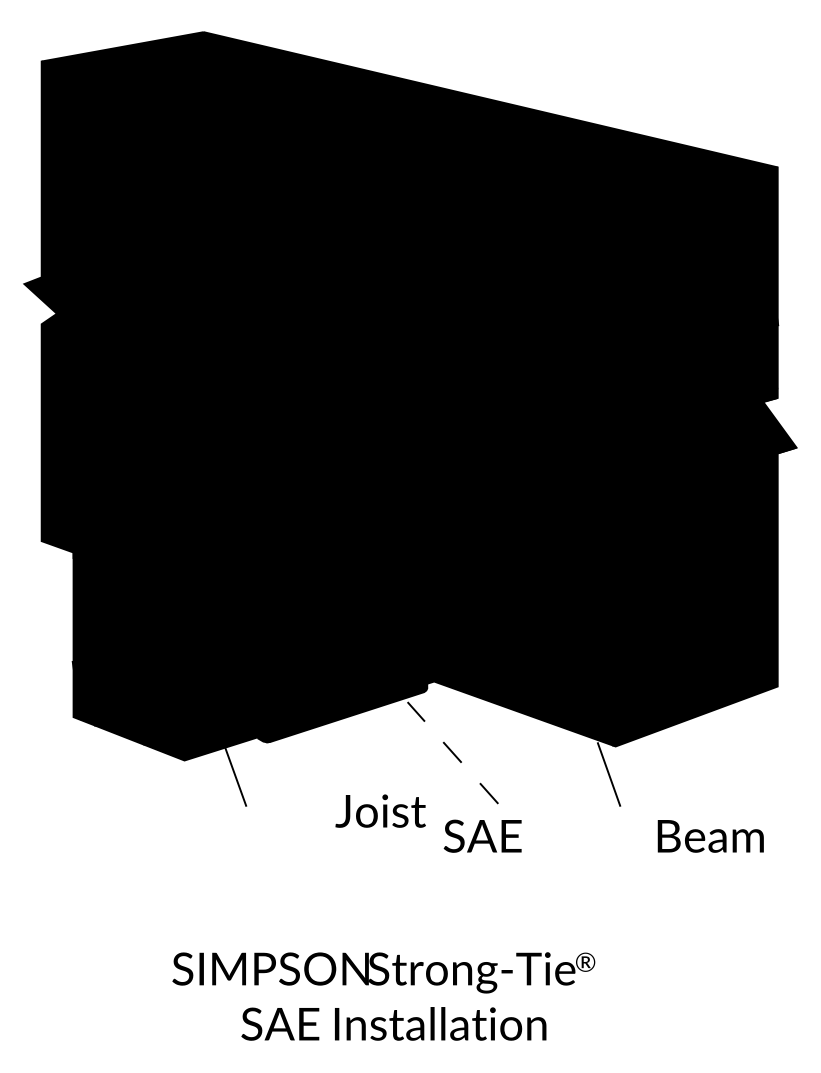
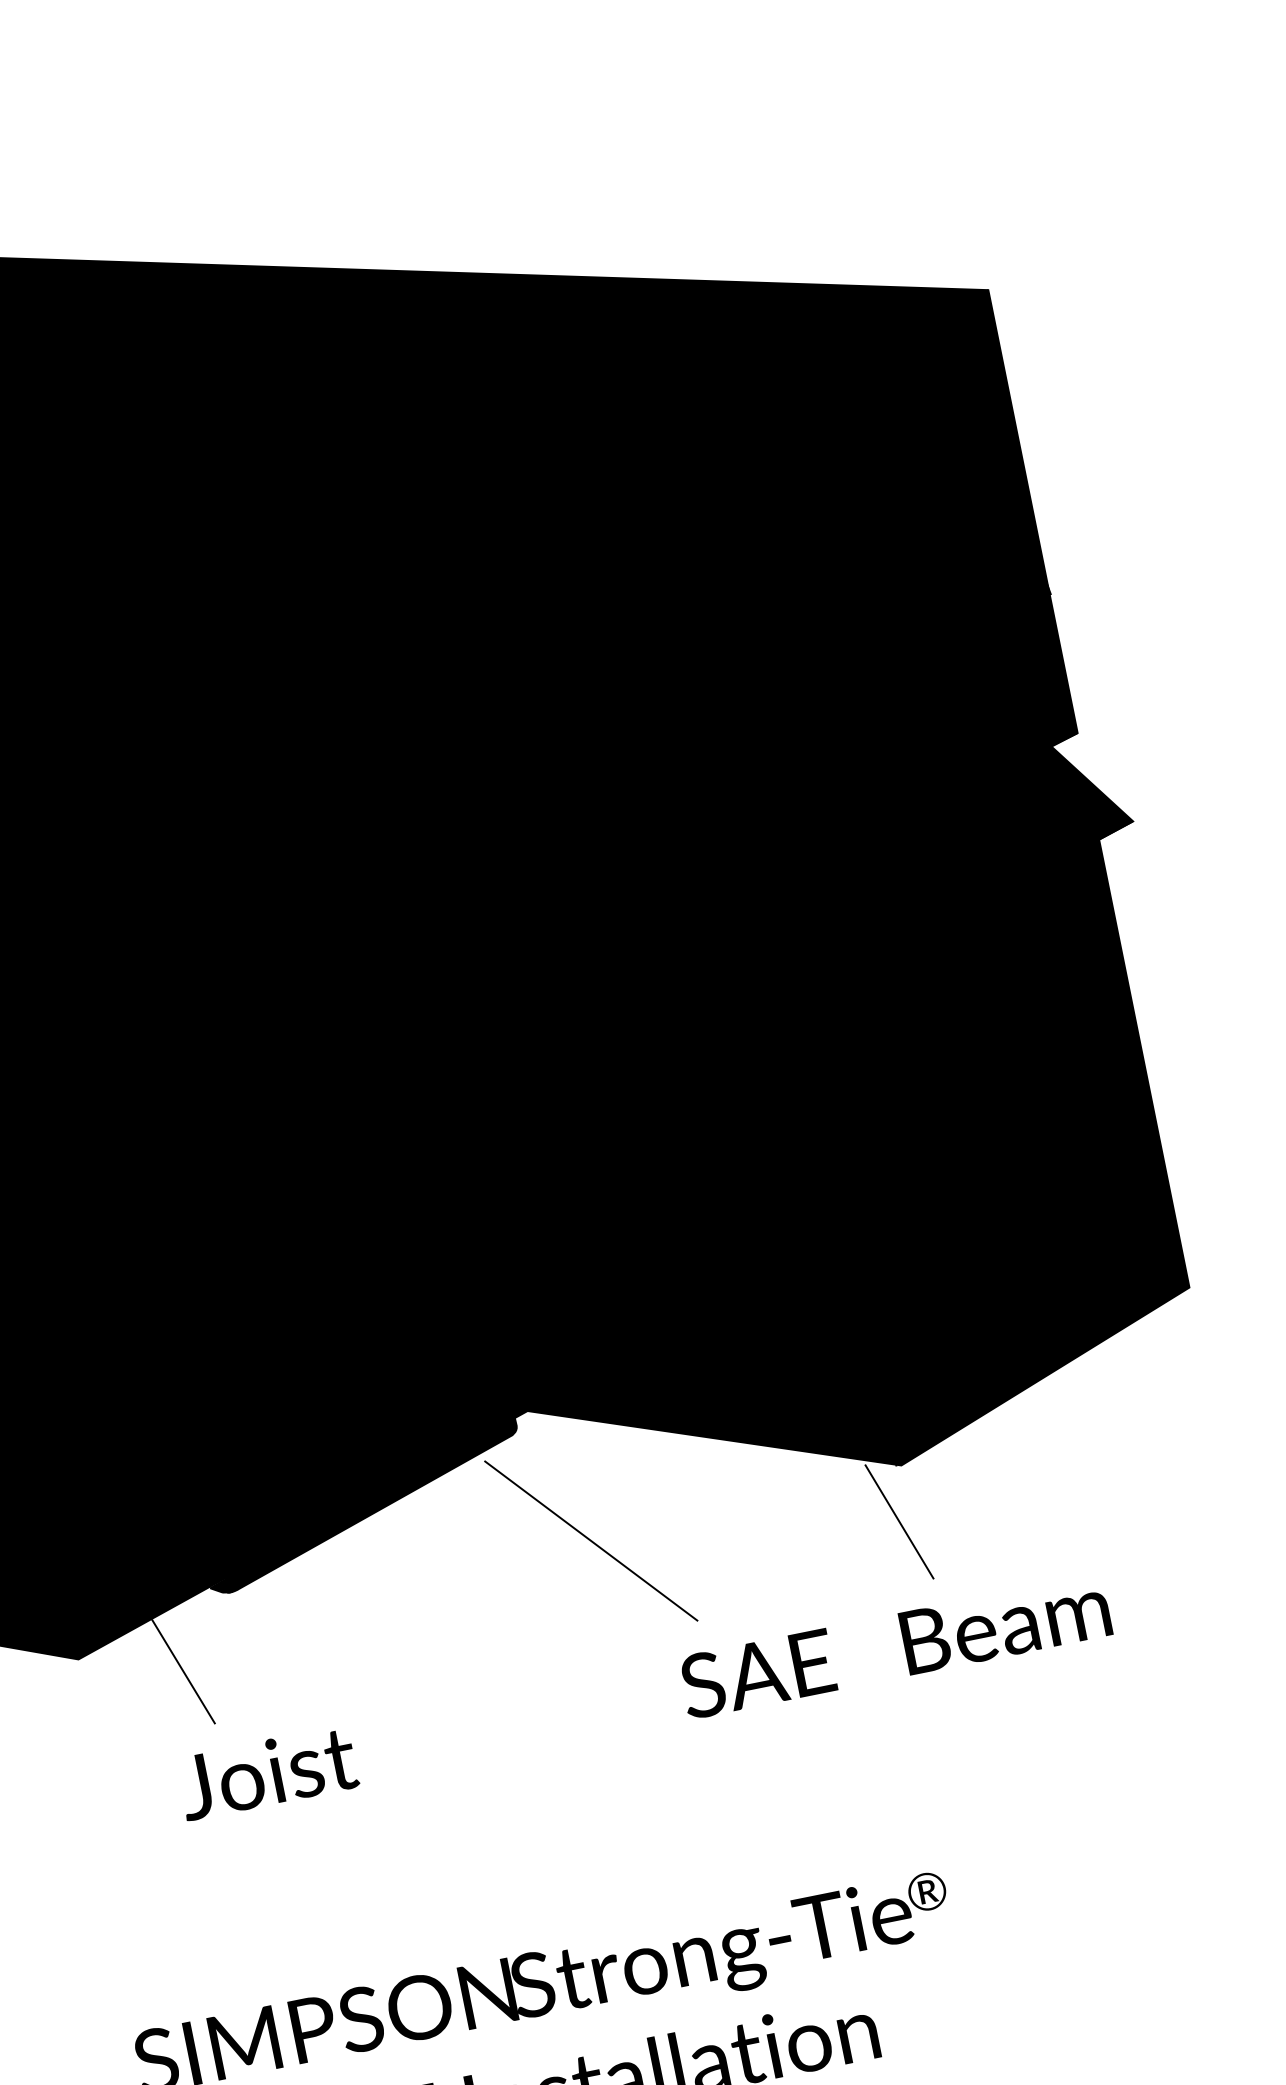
line: (452, 752) -> (590, 1540), dashed -> solid
text: (380, 810) -> (266, 1771), moved
text: (482, 835) -> (756, 1672), moved
text: (710, 836) -> (1005, 1624), moved

